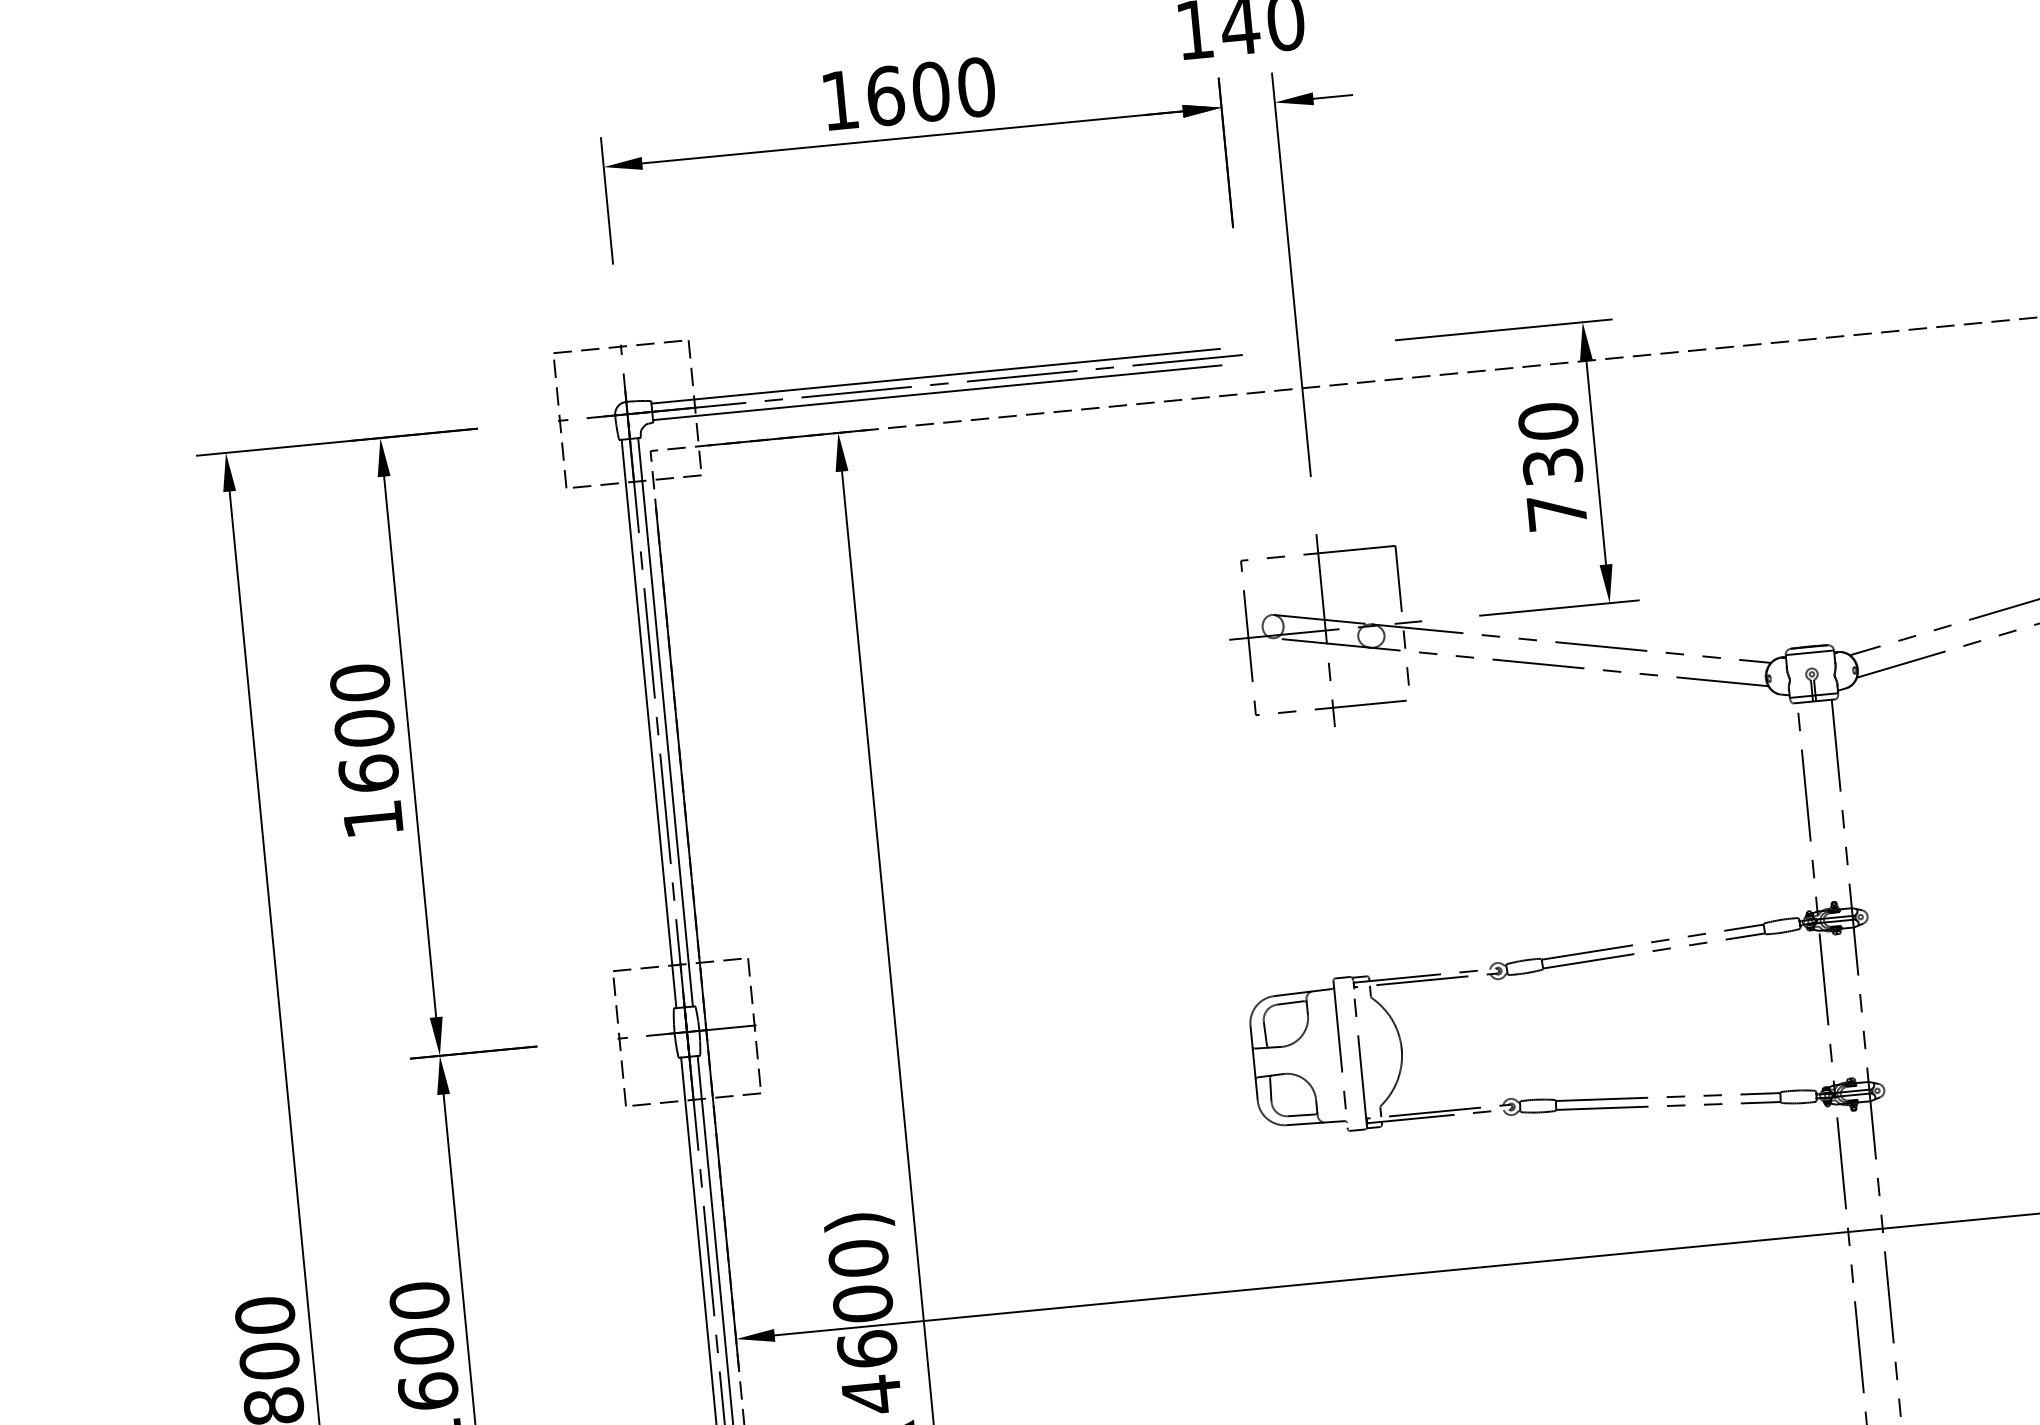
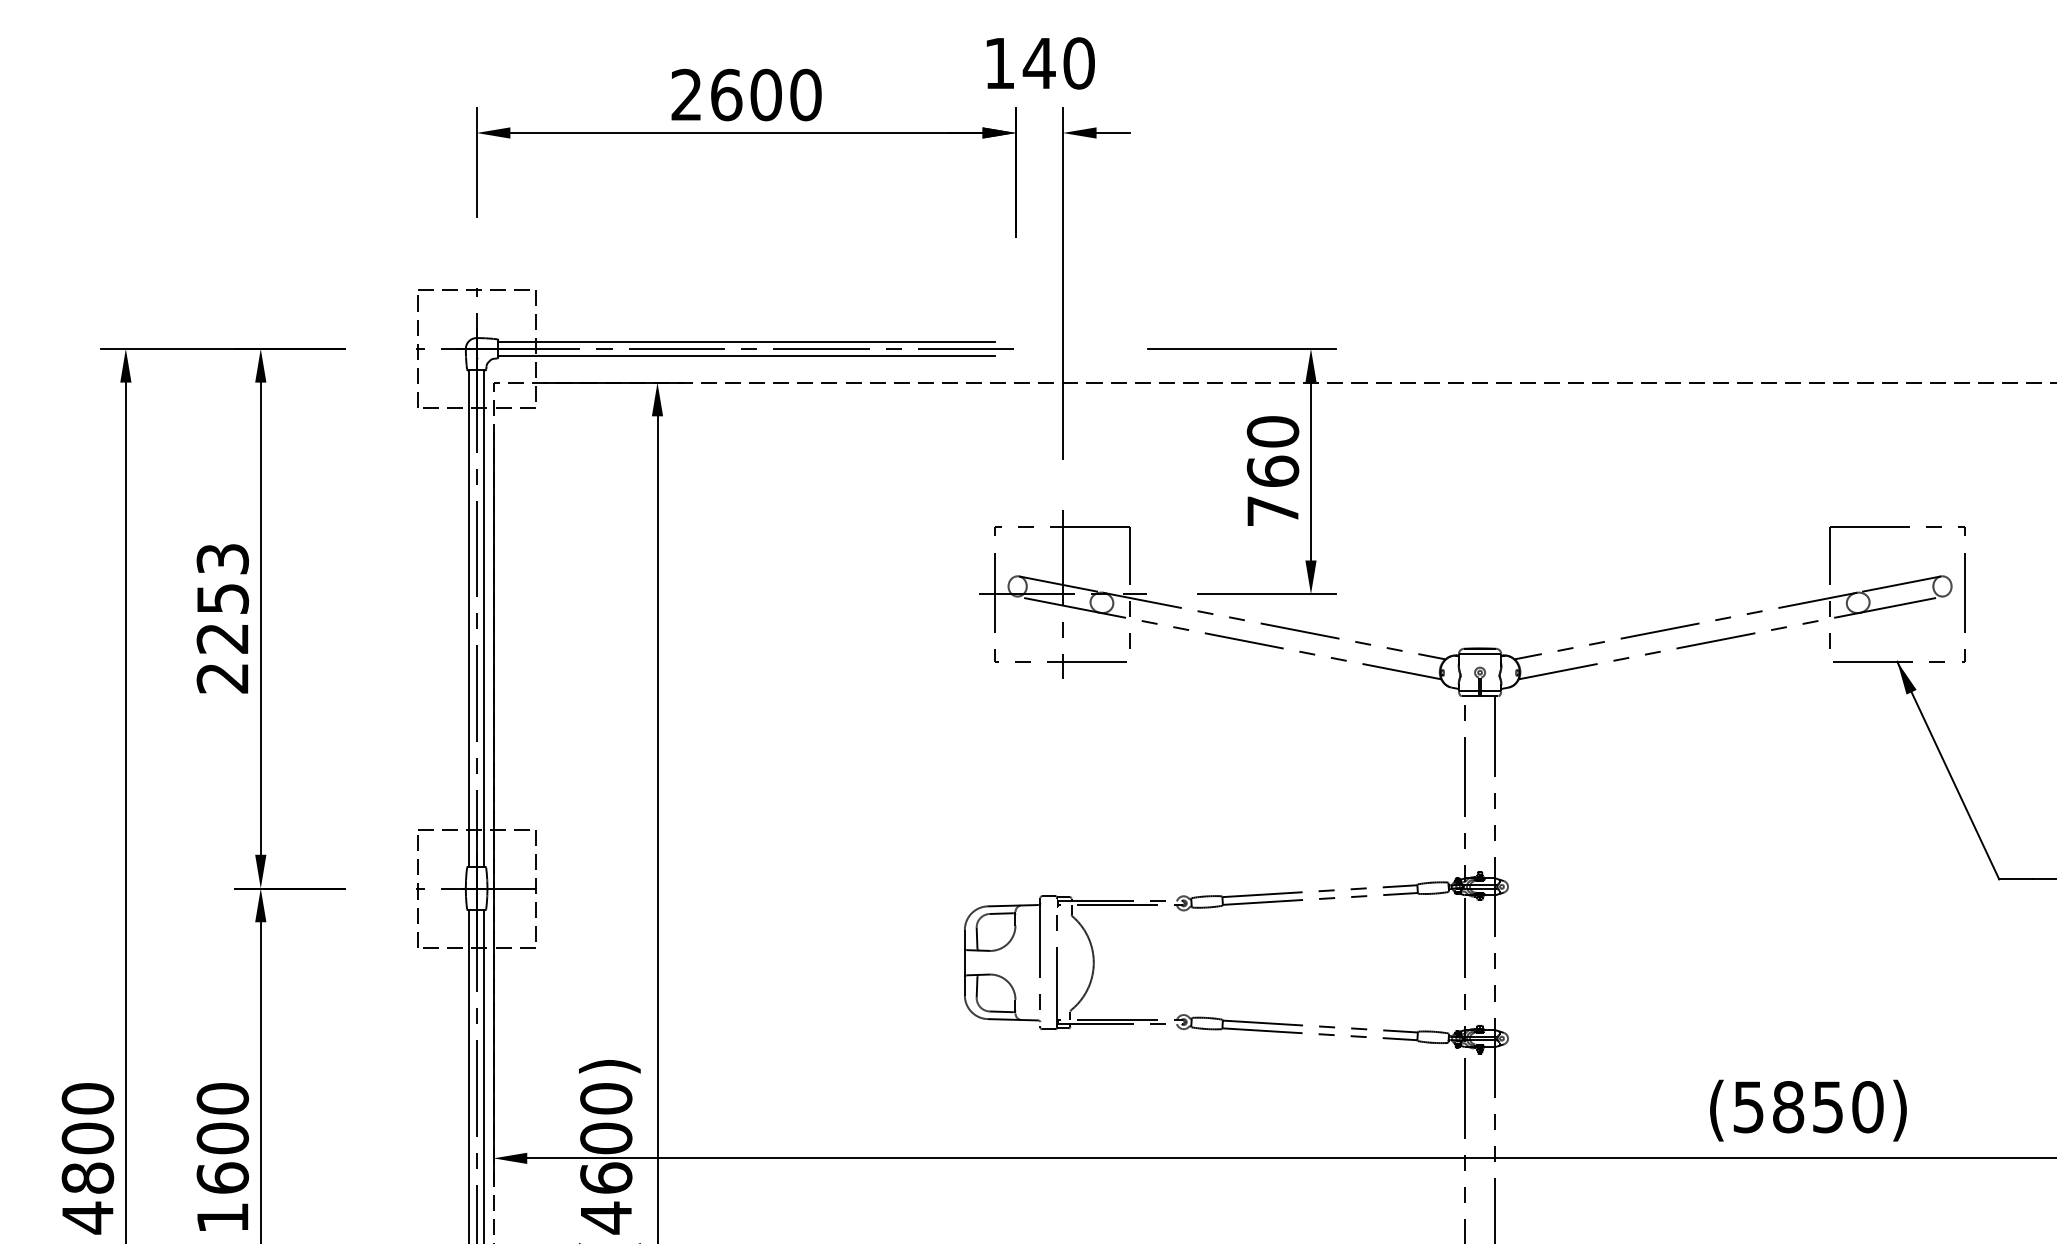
text: (838, 100) -> (685, 94), 1600 -> 2600
text: (1552, 465) -> (1272, 470), 730 -> 760
text: (366, 750) -> (222, 618), 1600 -> 2253

